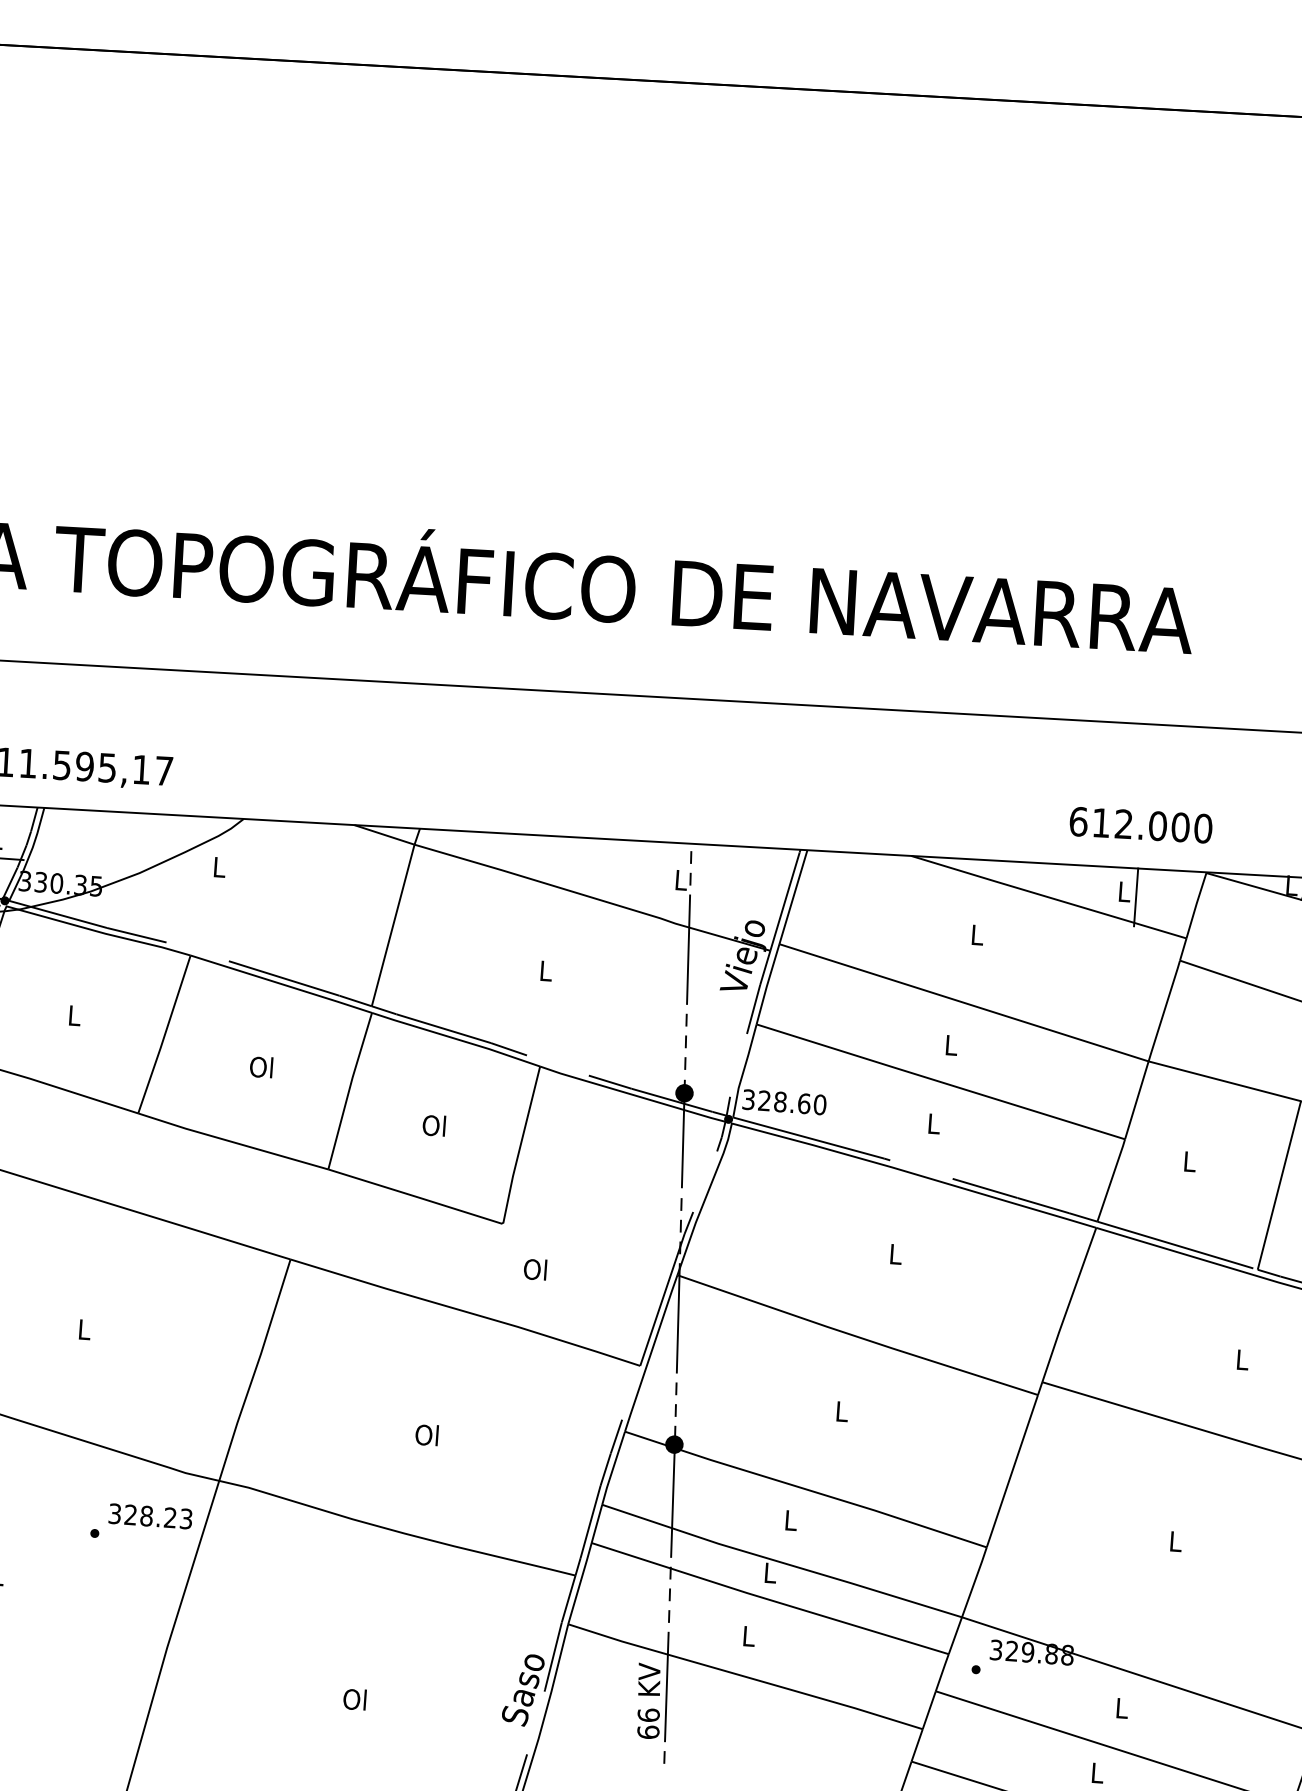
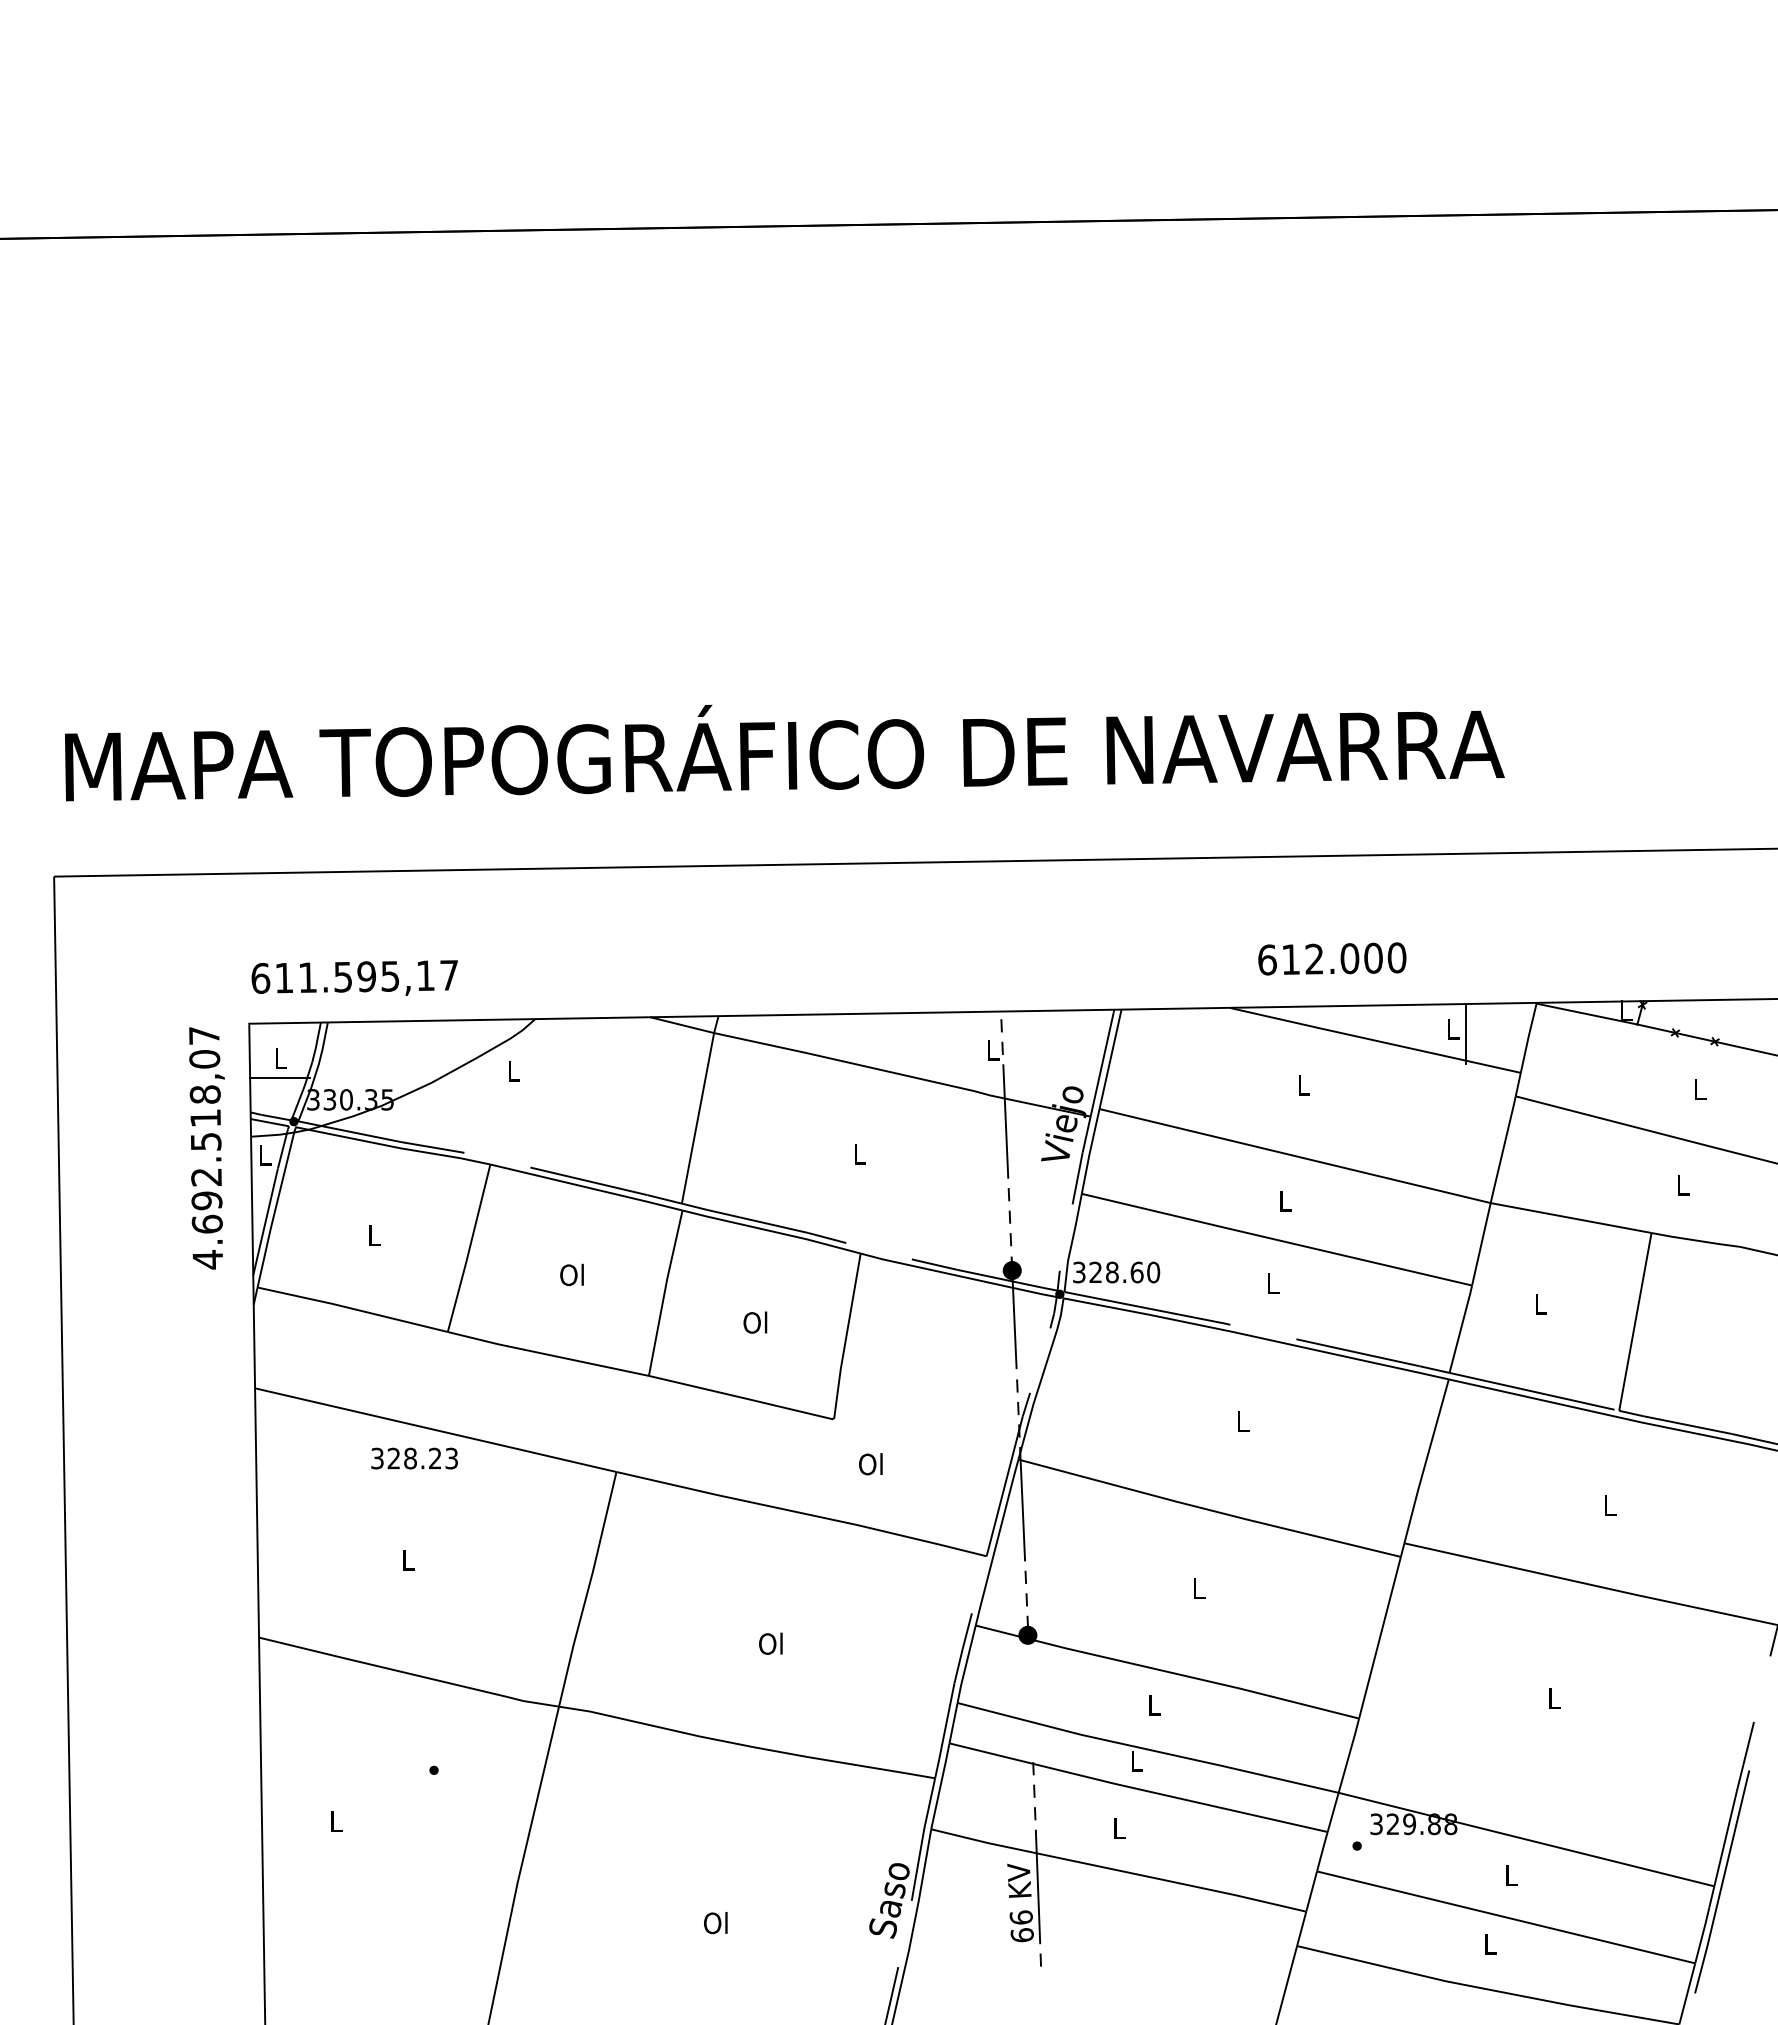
text: (1141, 824) -> (1332, 958), moved
line: (672, 1502) -> (1030, 1695), removed
text: (150, 1516) -> (414, 1458), moved

